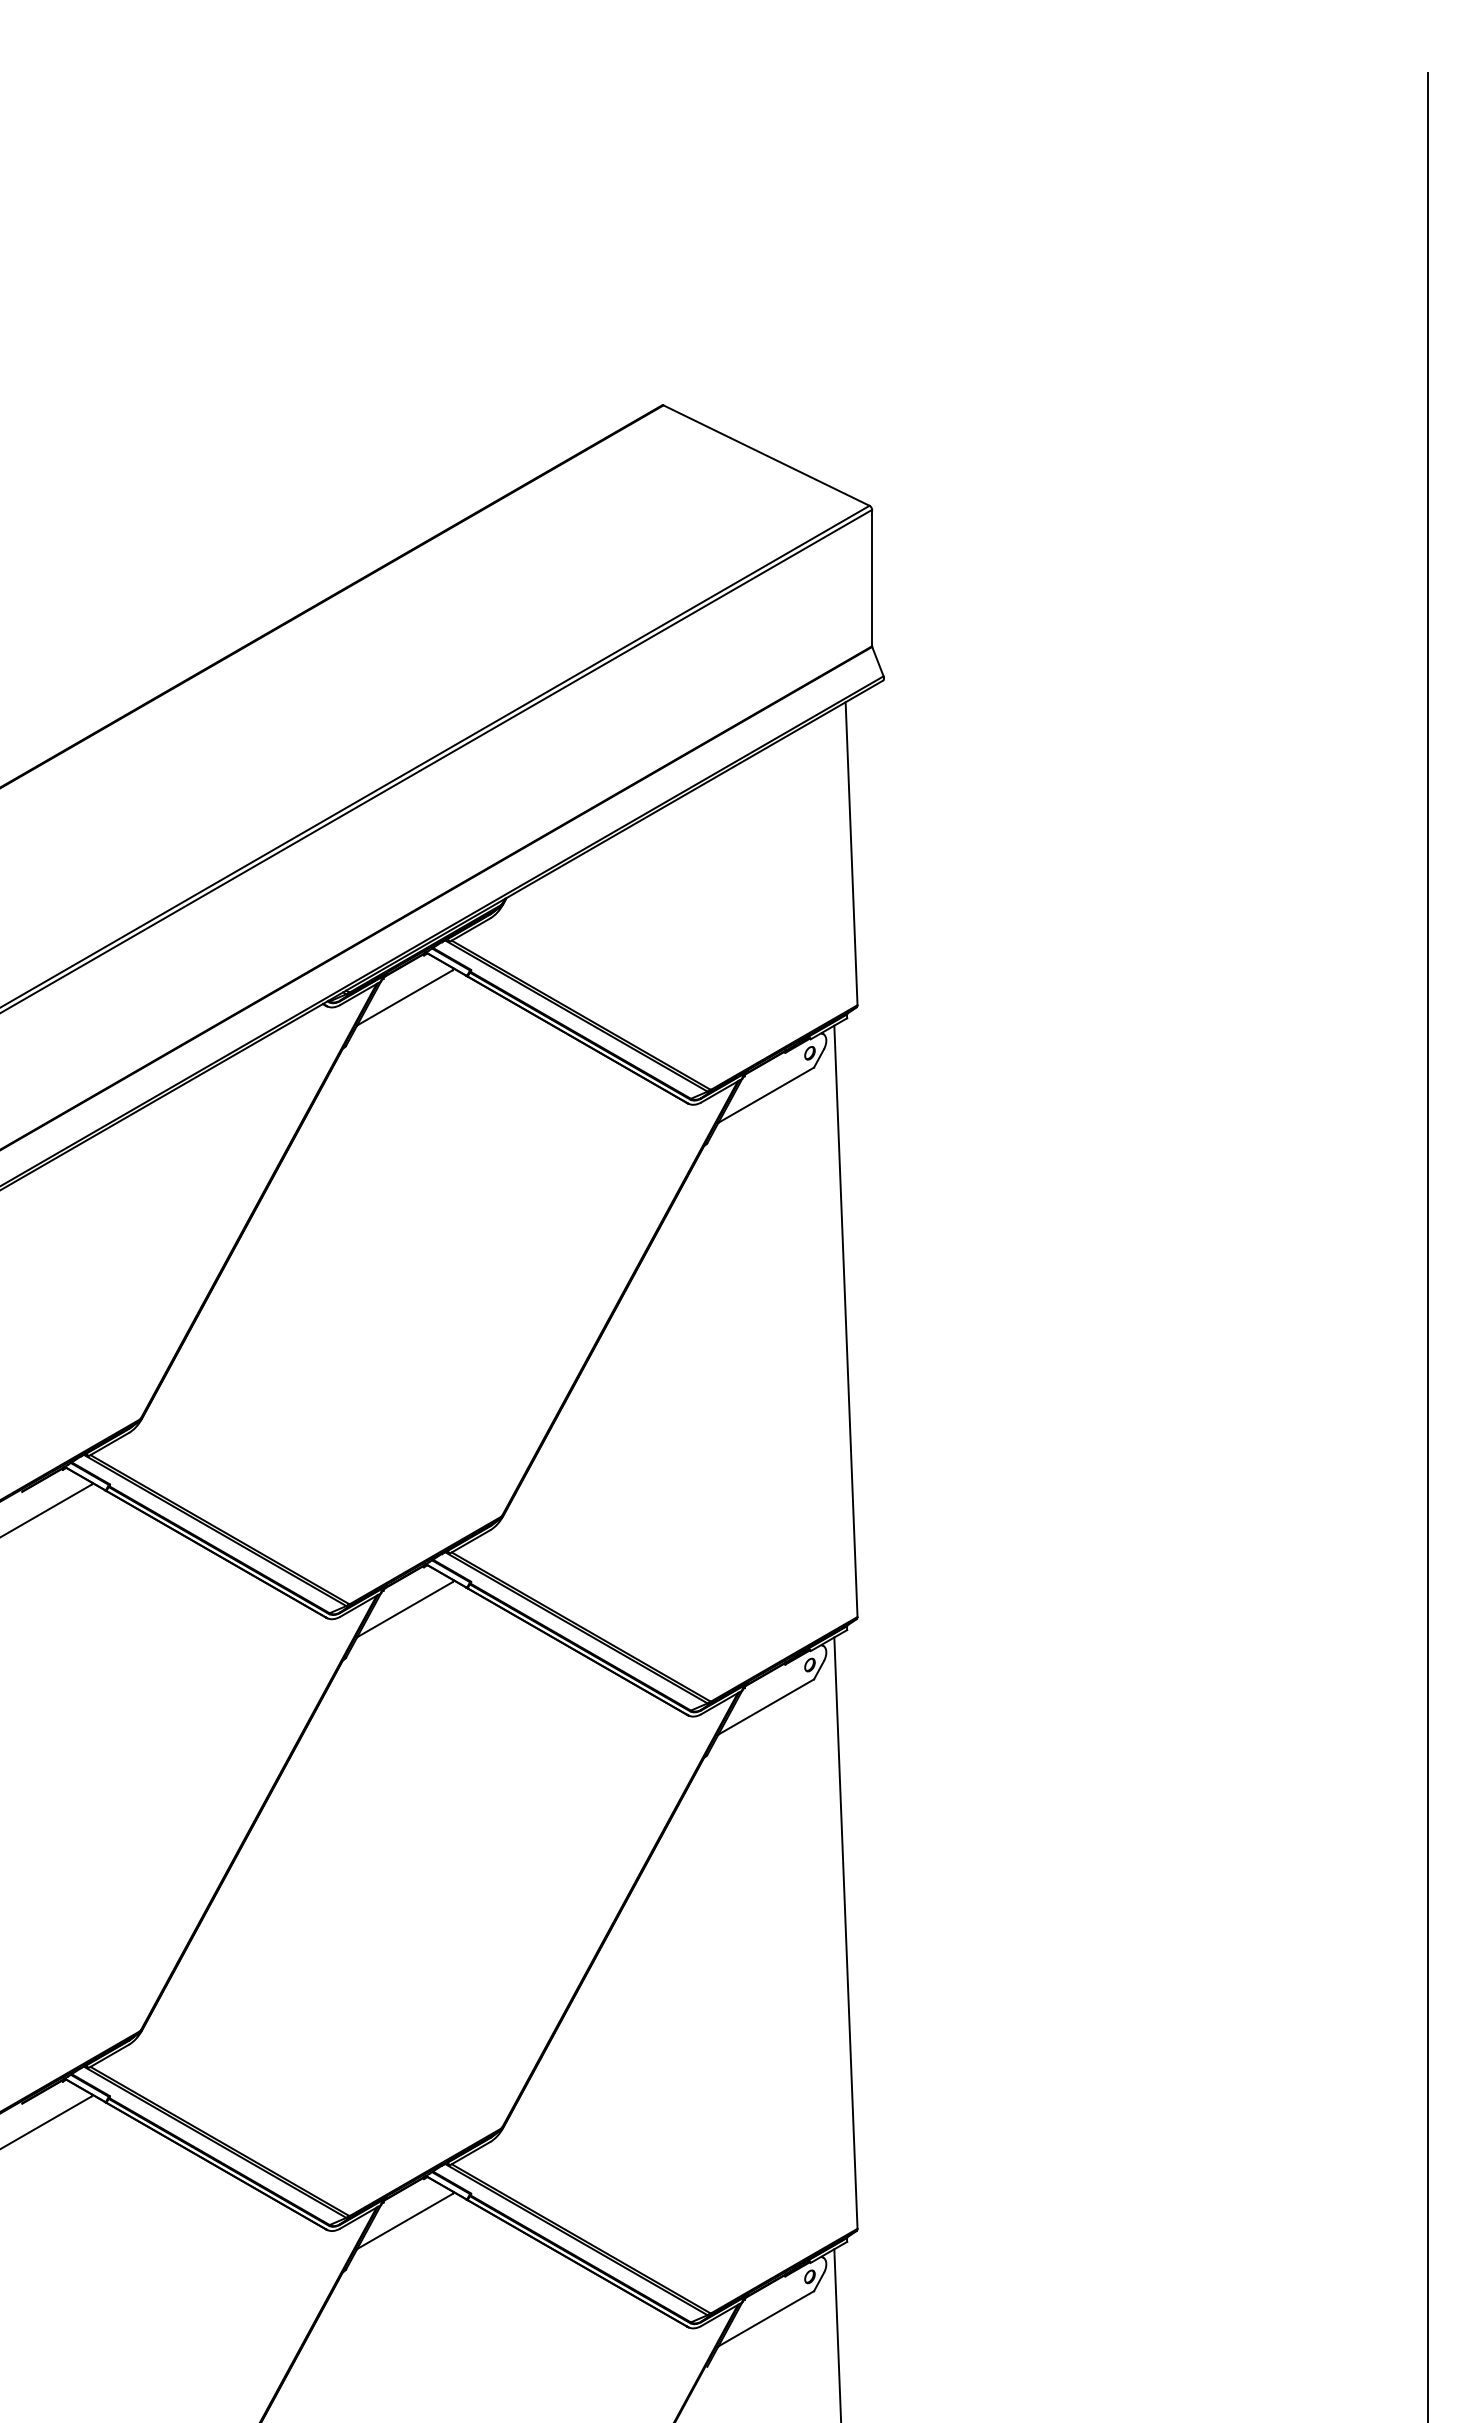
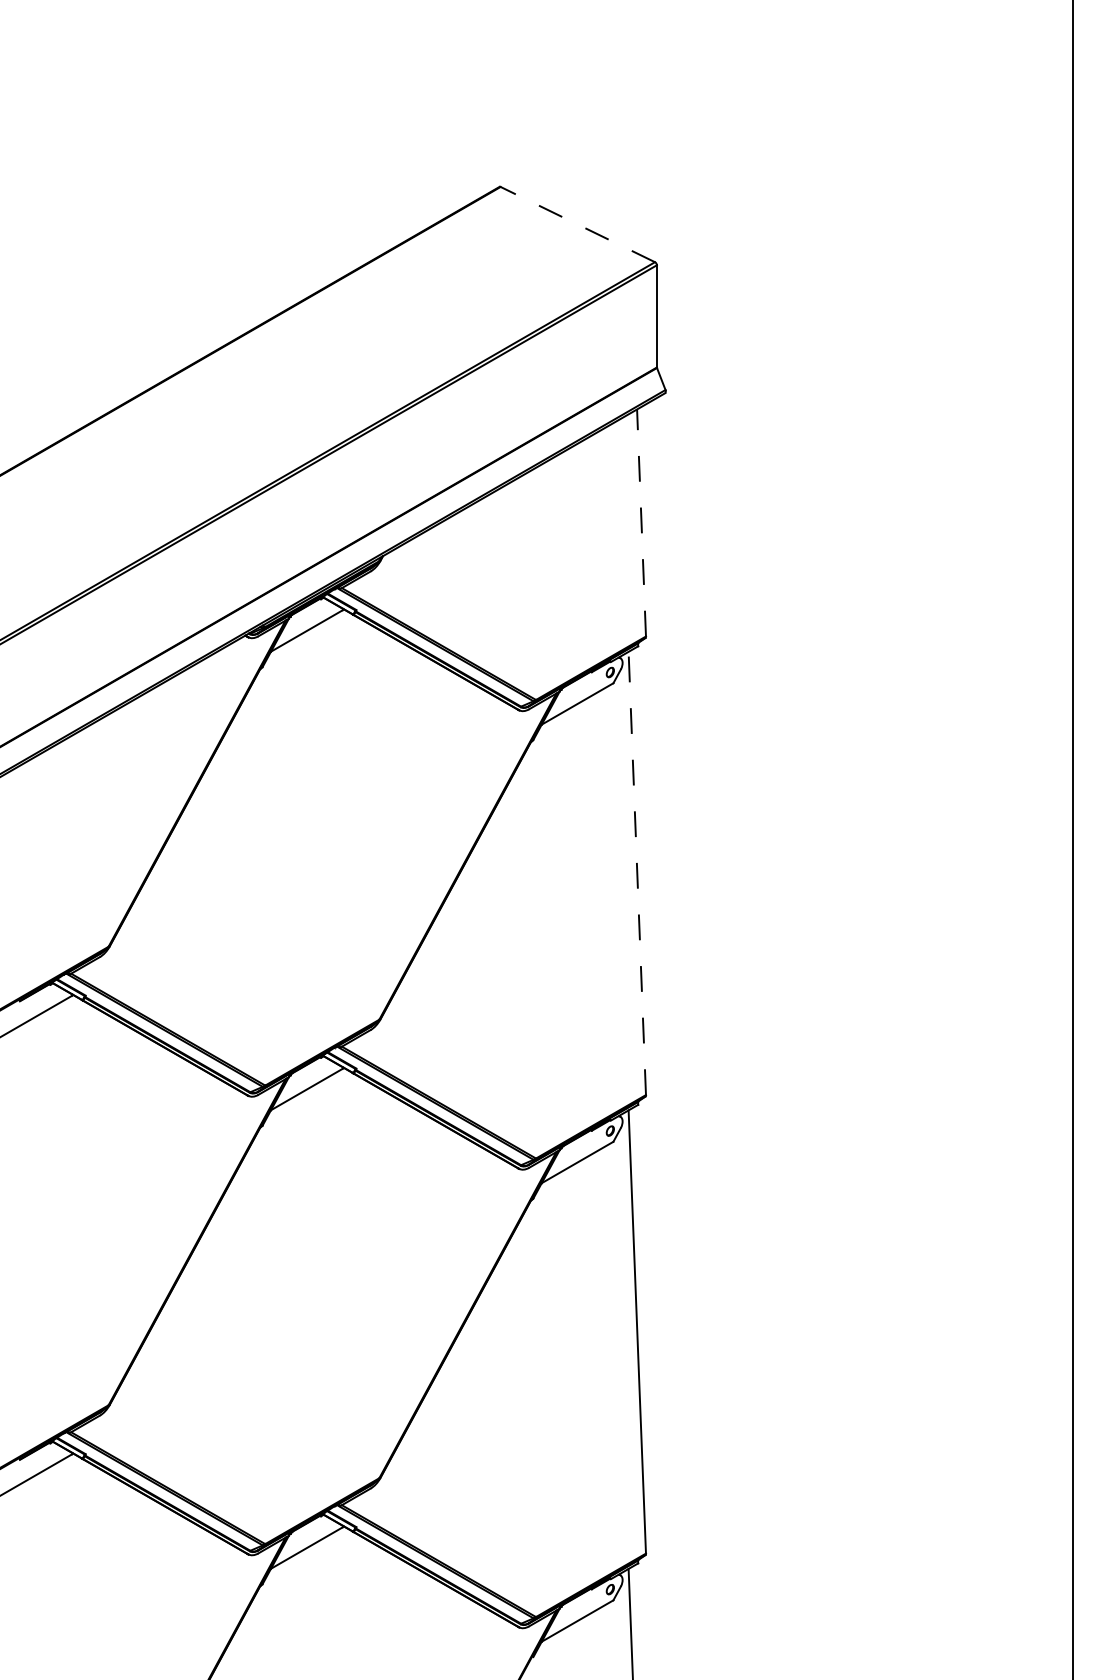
line: (766, 455) -> (577, 224), solid -> dashed
line: (851, 853) -> (641, 522), solid -> dashed
line: (845, 1321) -> (636, 873), solid -> dashed

